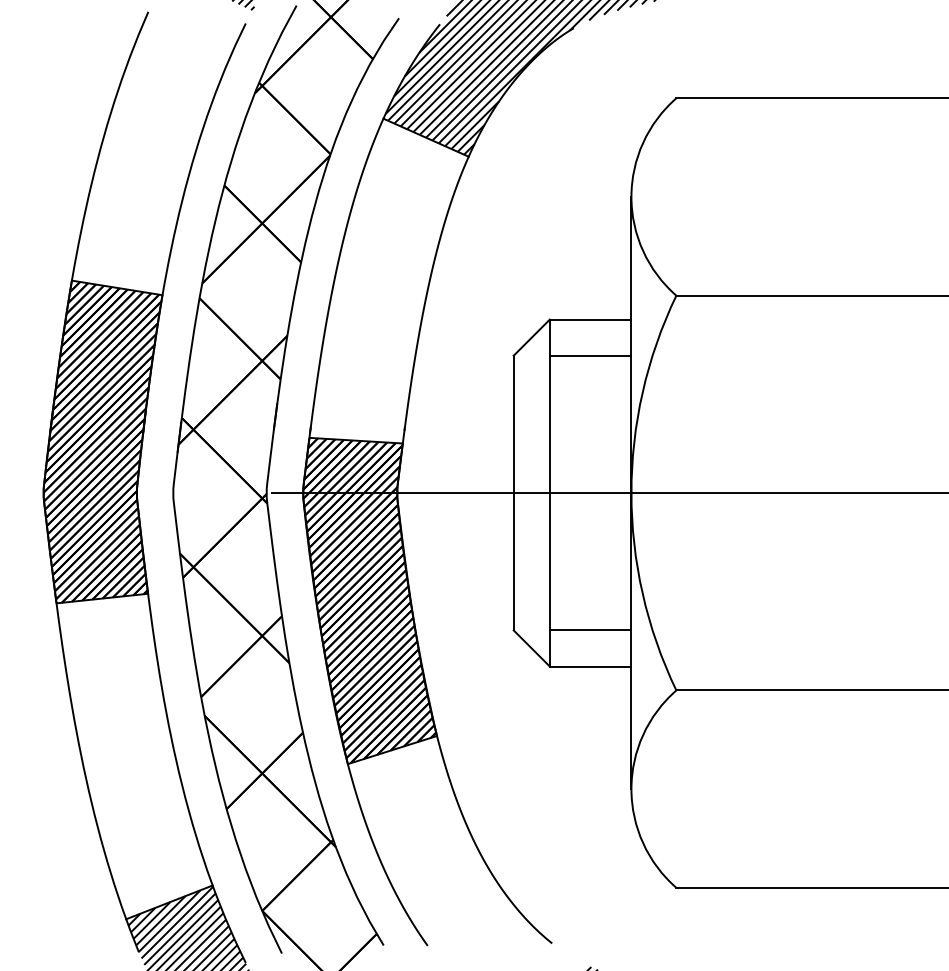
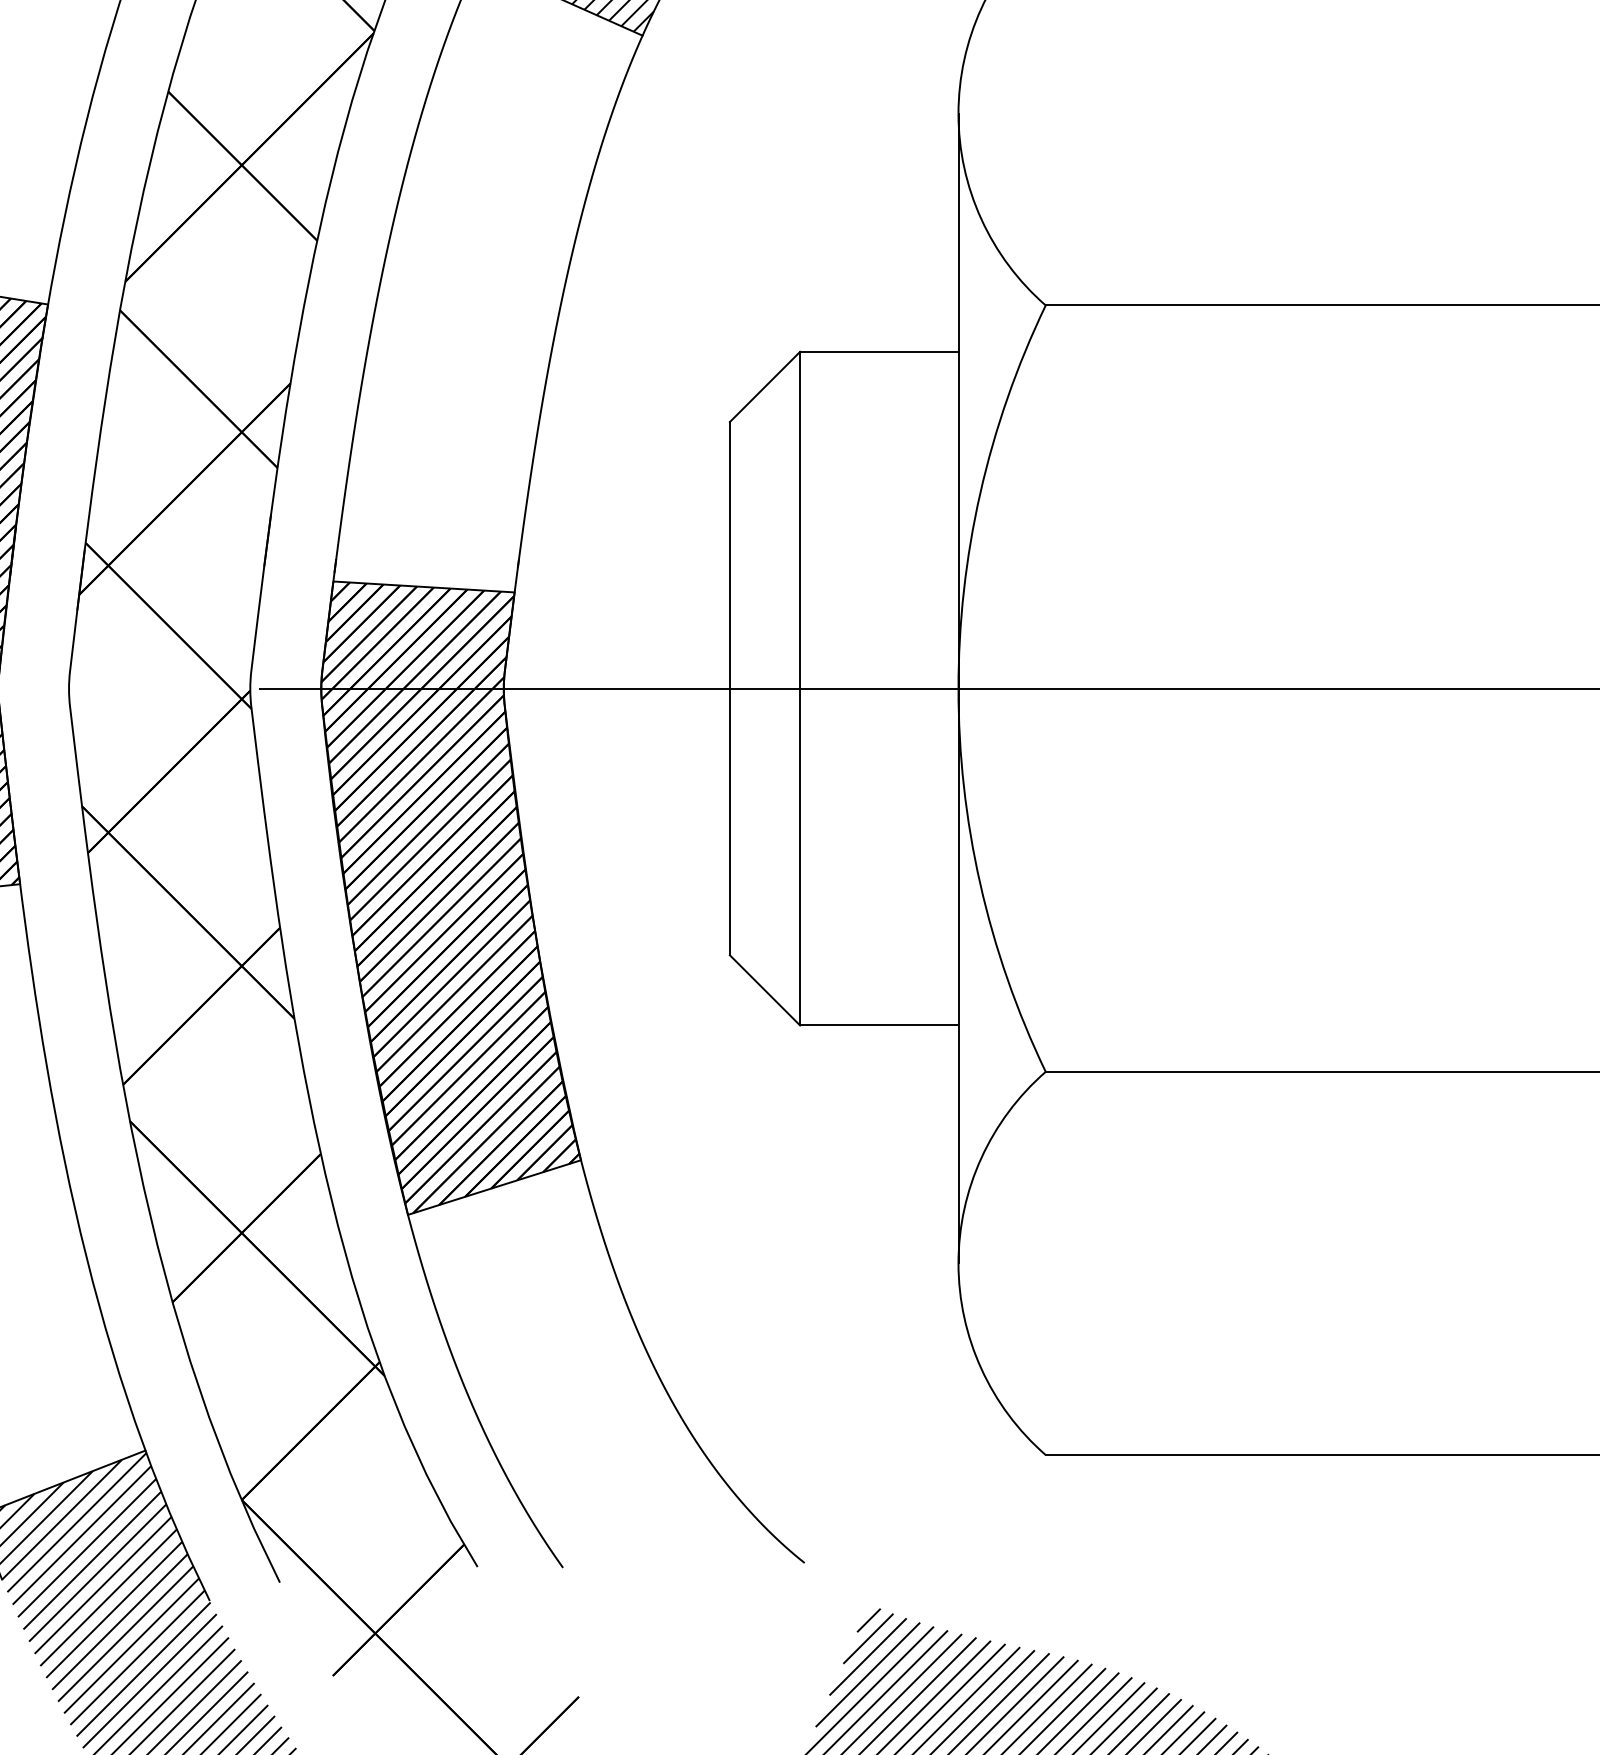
line: (590, 355) -> (879, 421), removed
line: (590, 630) -> (879, 955), removed

